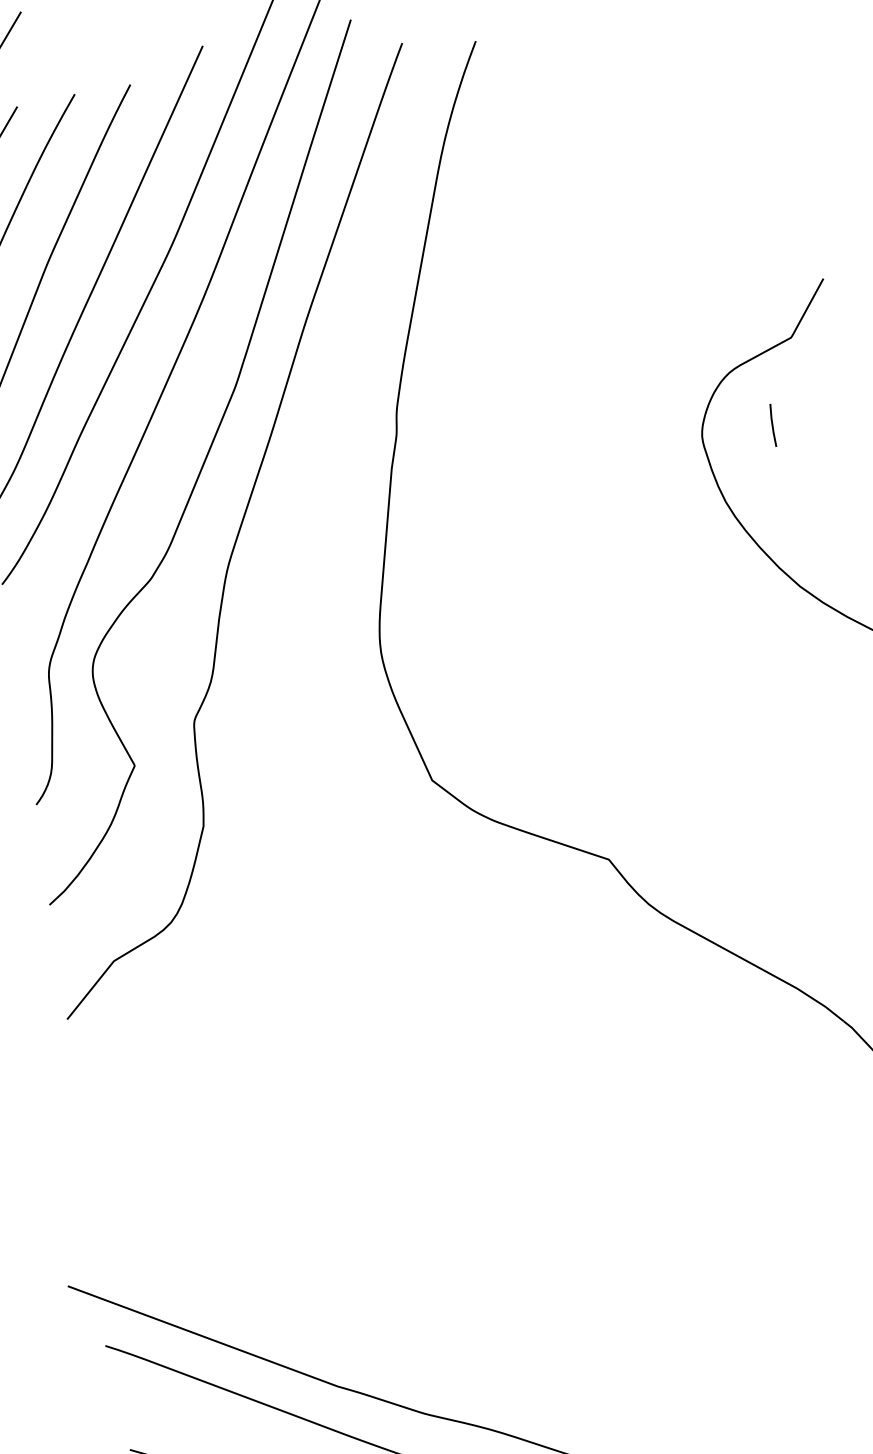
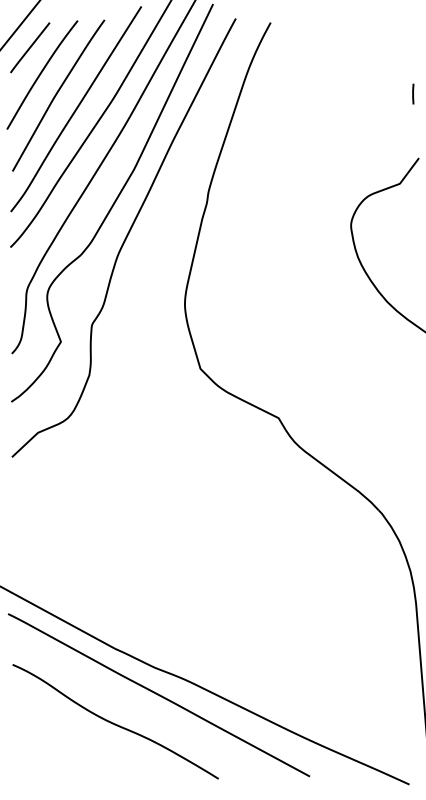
line: (773, 424) -> (413, 93), moved

